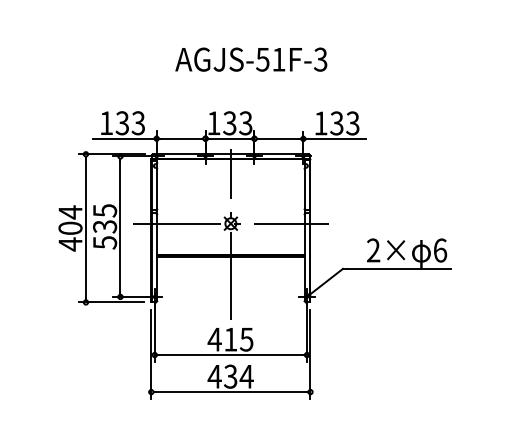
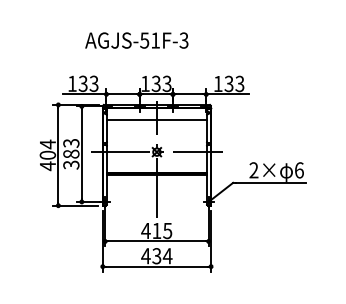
text: (250, 59) -> (136, 40), moved
line: (230, 177) -> (156, 120), added
text: (105, 227) -> (71, 154), 535 -> 383

